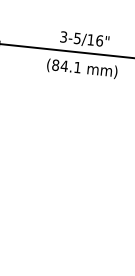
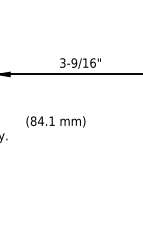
text: (77, 37) -> (74, 62), 3-5/16" -> 3-9/16"
text: (81, 68) -> (55, 121), moved

